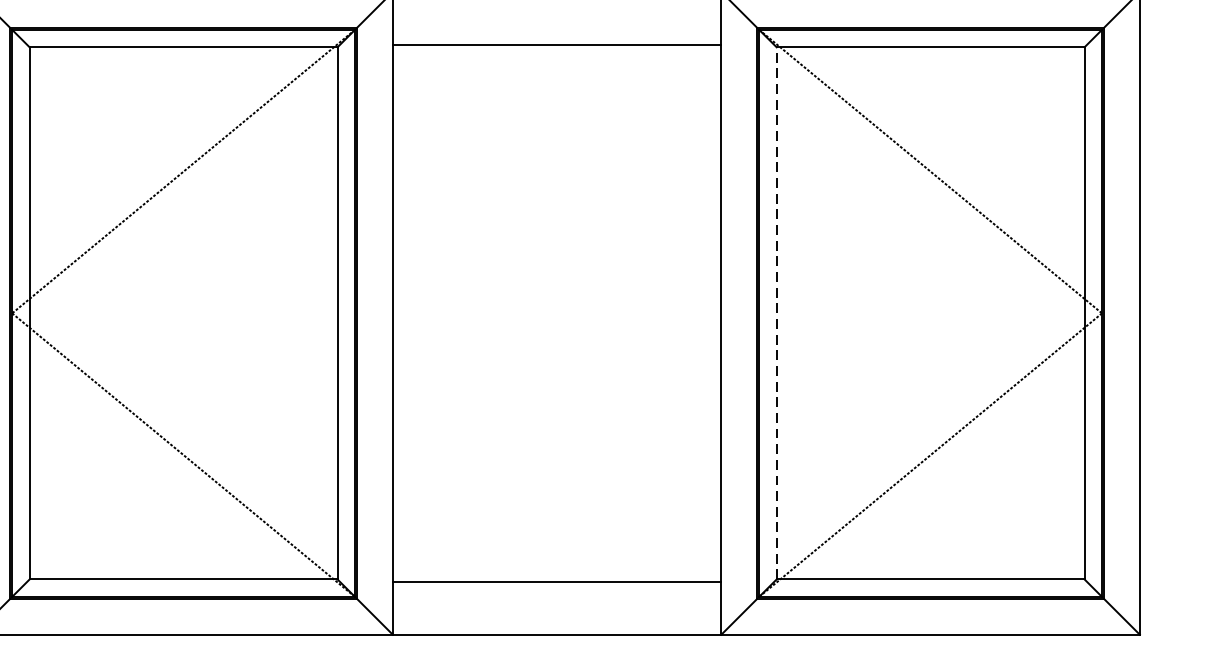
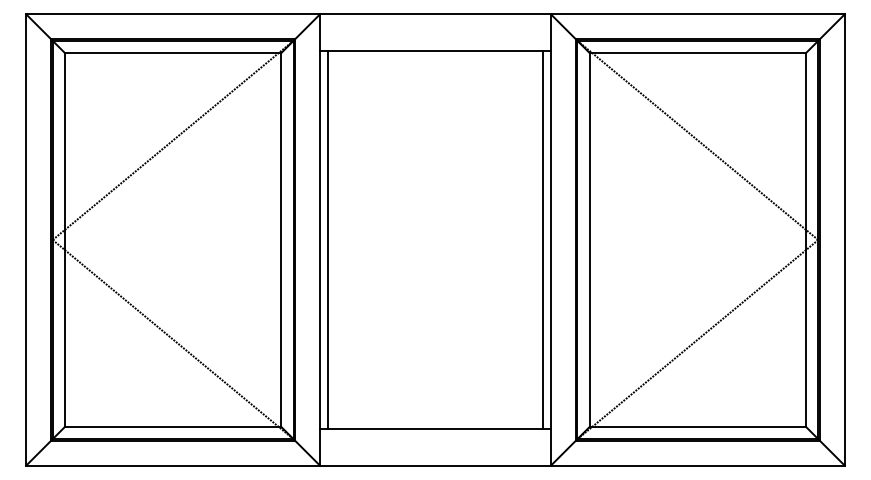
line: (403, 312) -> (327, 239), added
line: (710, 312) -> (543, 239), added
line: (776, 314) -> (589, 240), dashed -> solid

